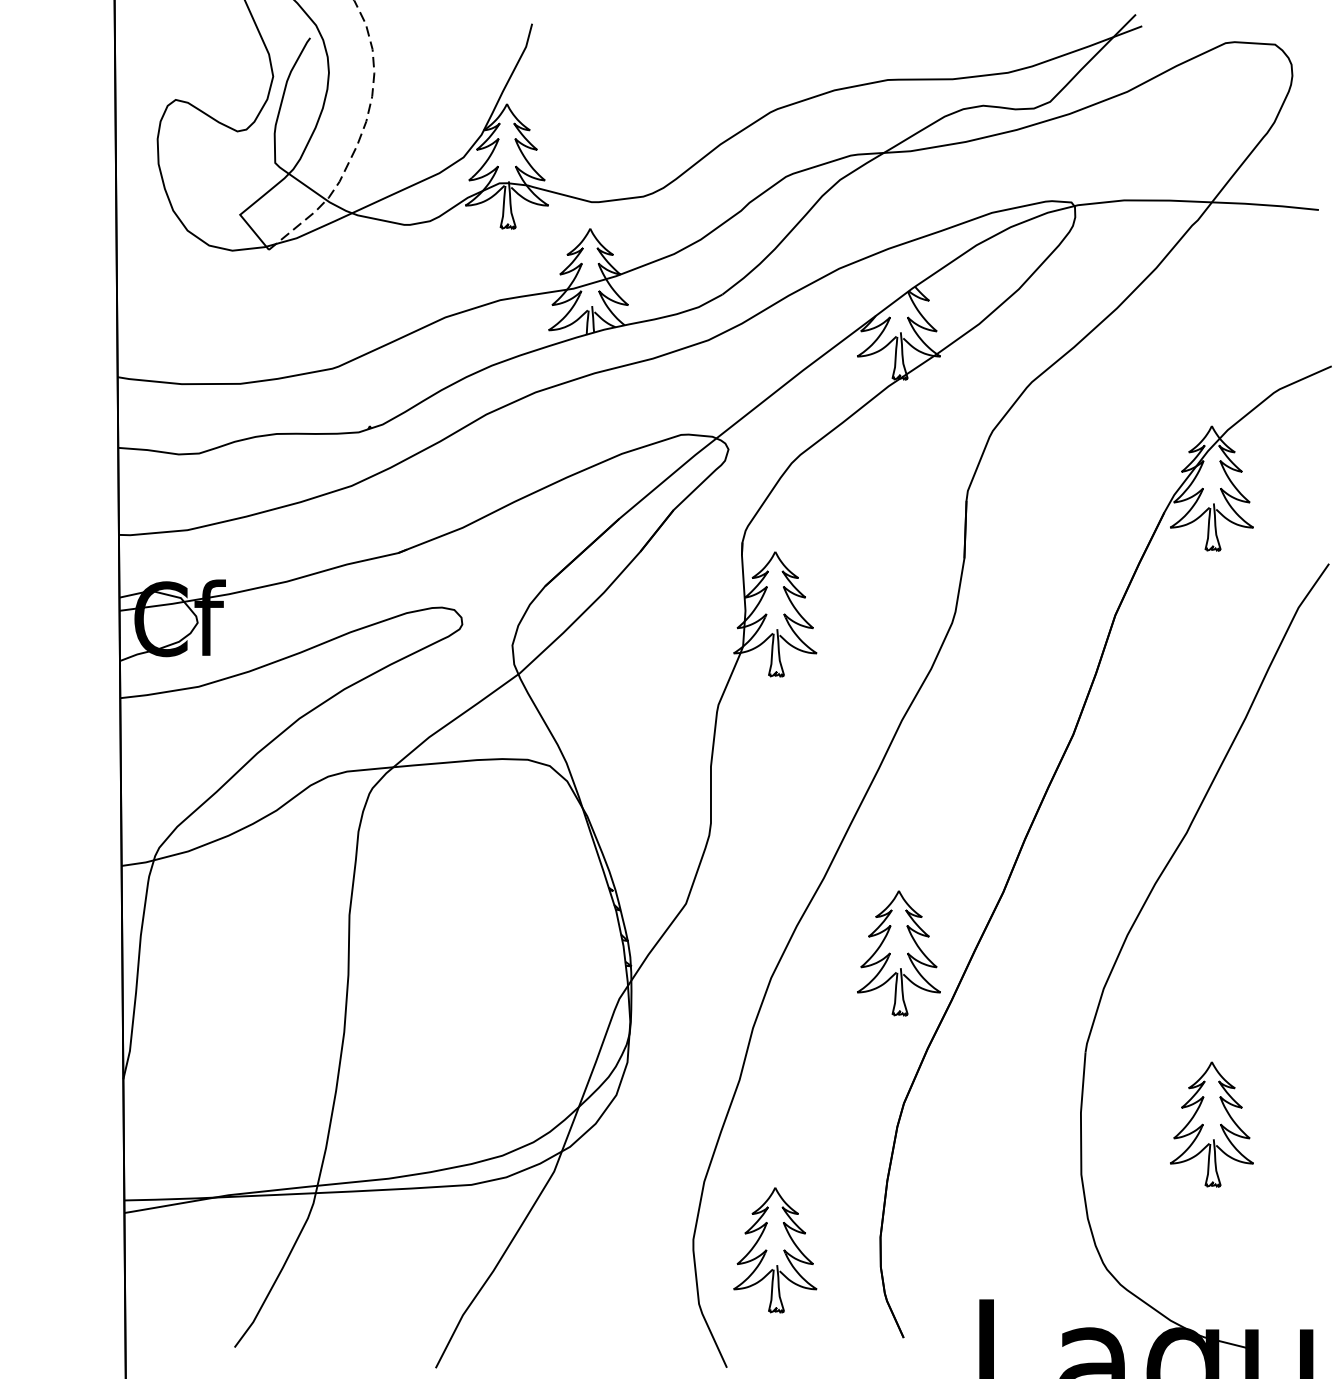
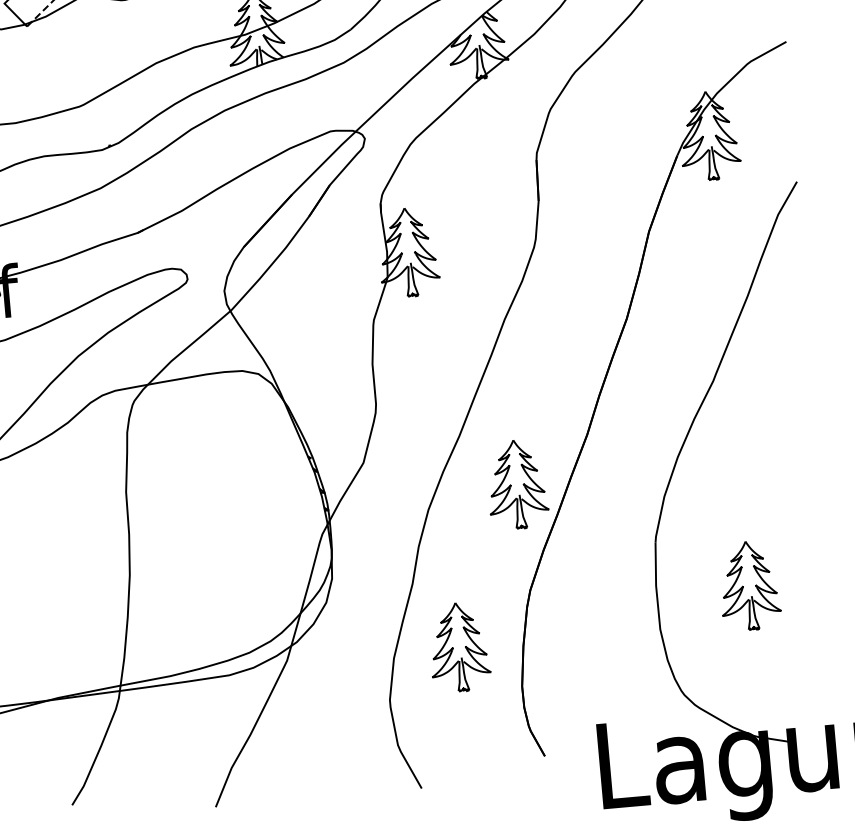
part: (775, 1250) -> (459, 647), moved

